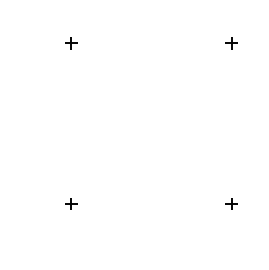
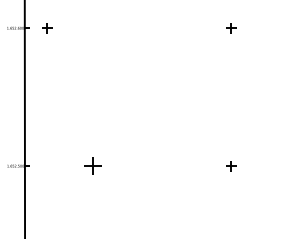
part: (71, 43) -> (47, 28), moved
part: (71, 204) -> (93, 166), size x1.6

